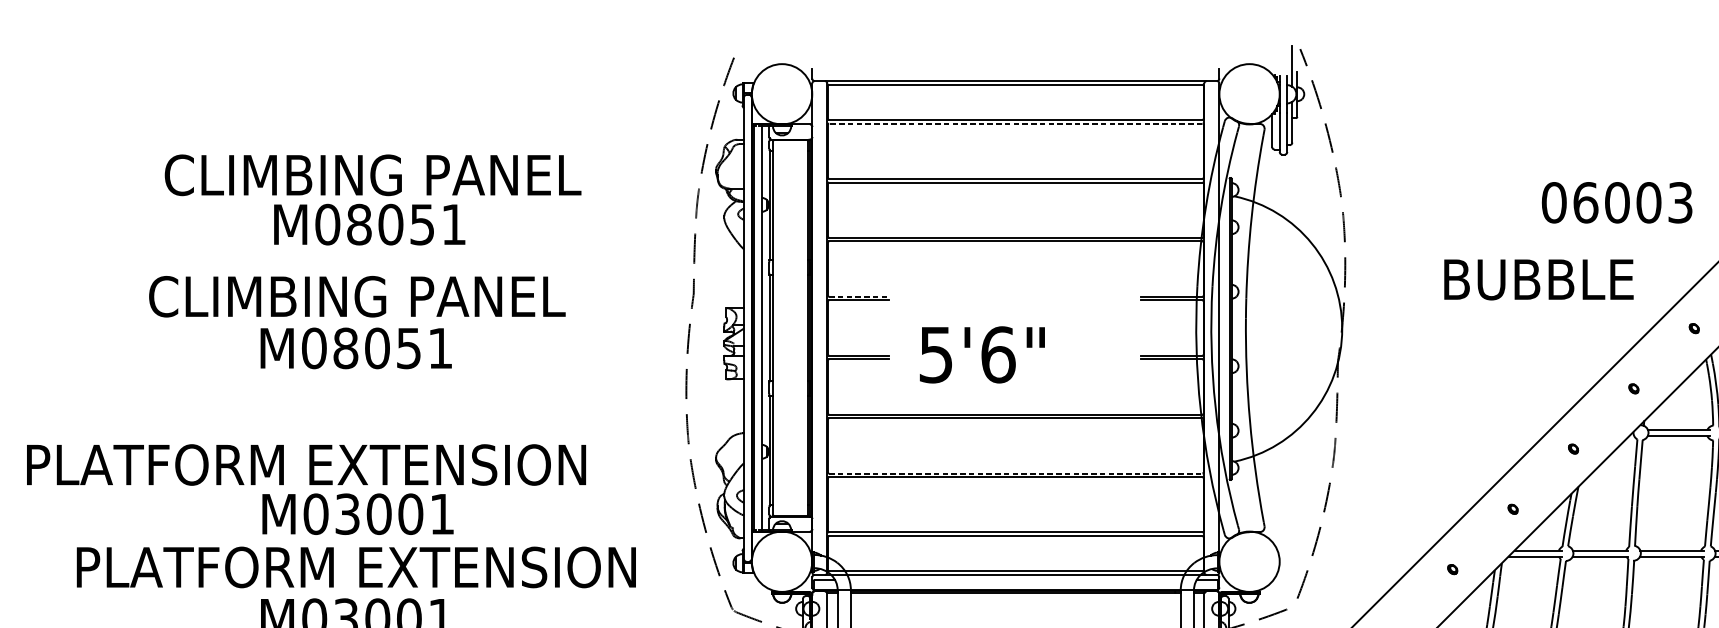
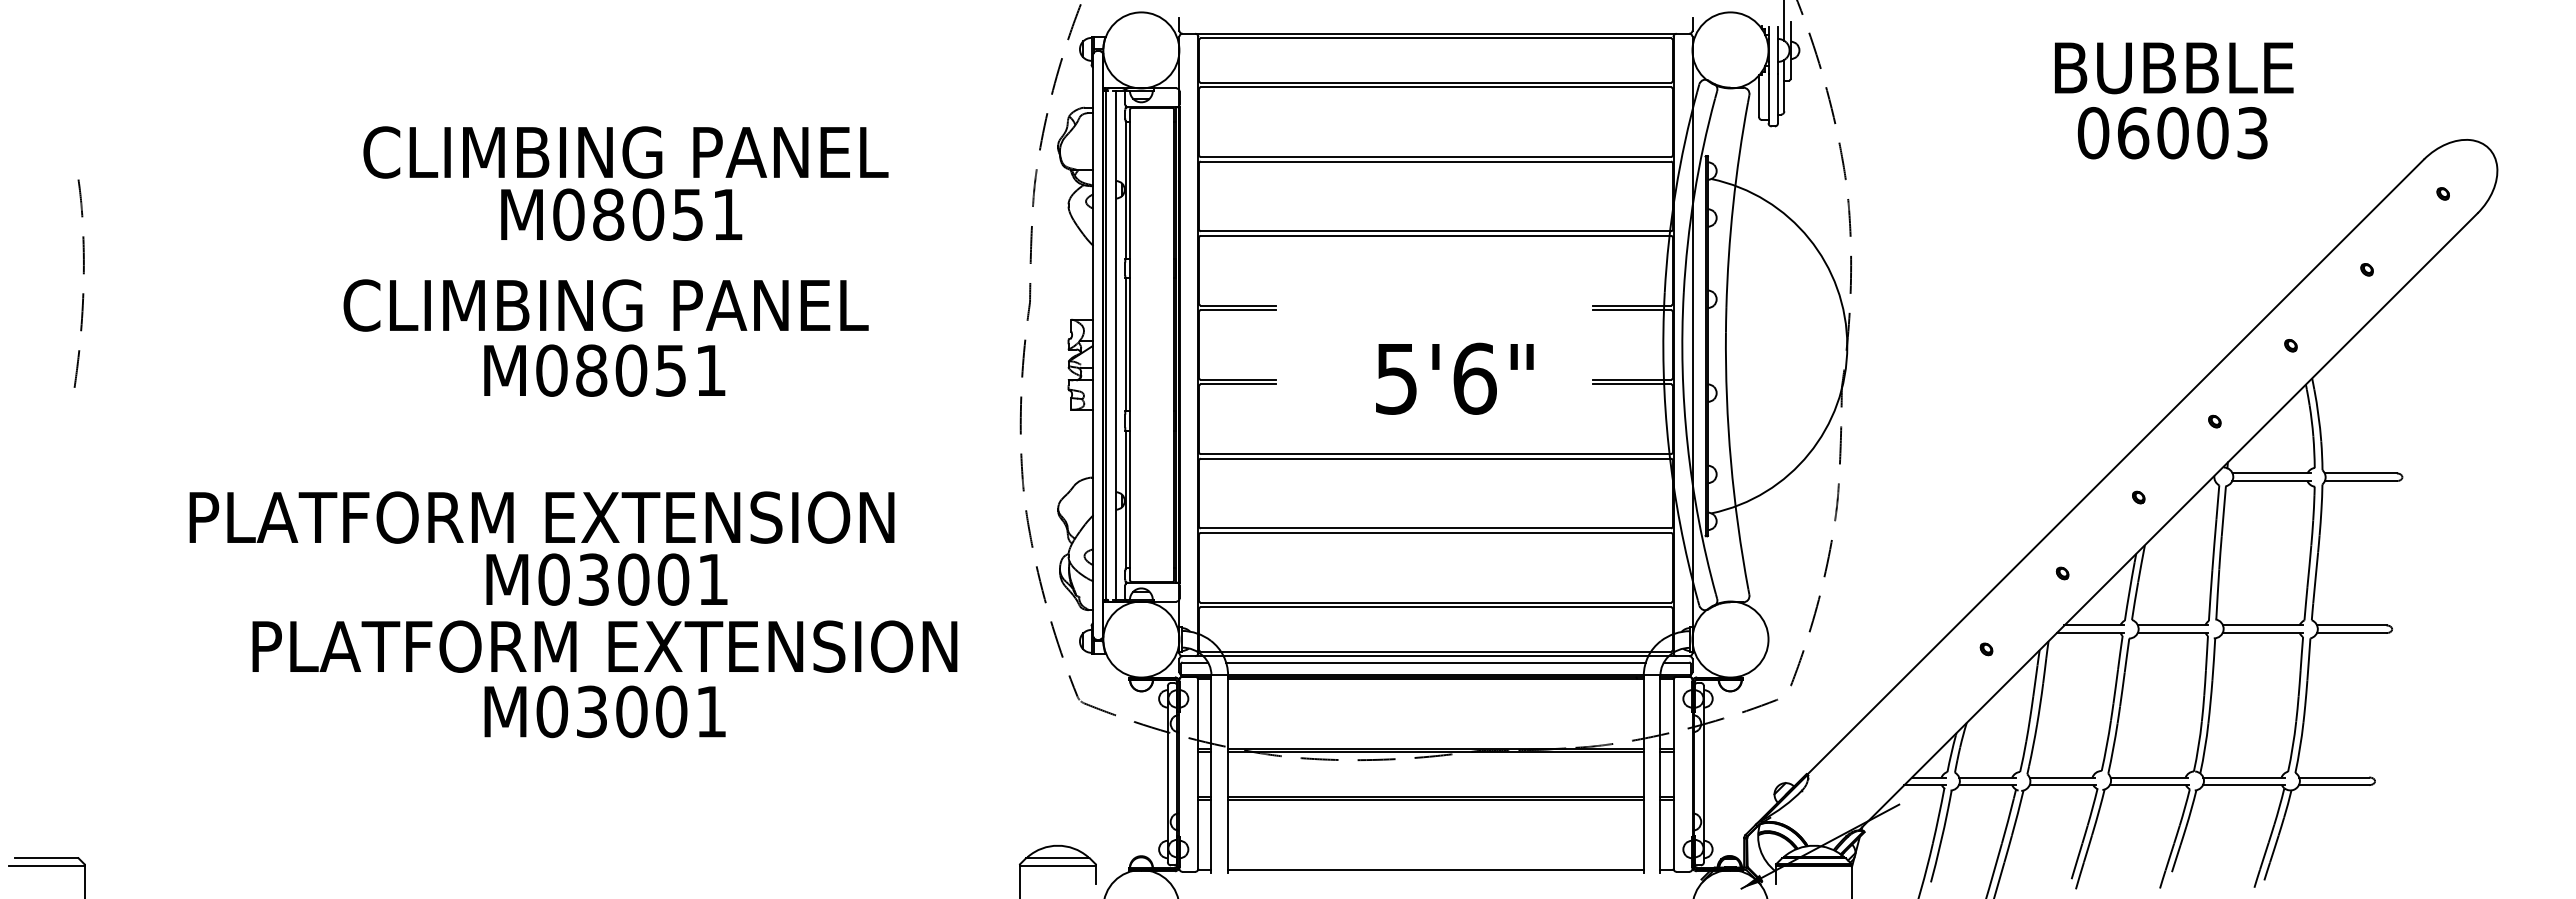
line: (1015, 123) -> (1435, 87), dashed -> solid
text: (1616, 203) -> (2172, 133), moved
text: (1539, 280) -> (2174, 68), moved
line: (859, 296) -> (1238, 305), dashed -> solid
text: (982, 354) -> (1454, 378), moved
line: (1016, 473) -> (1436, 528), dashed -> solid
line: (1015, 579) -> (1435, 662), added

